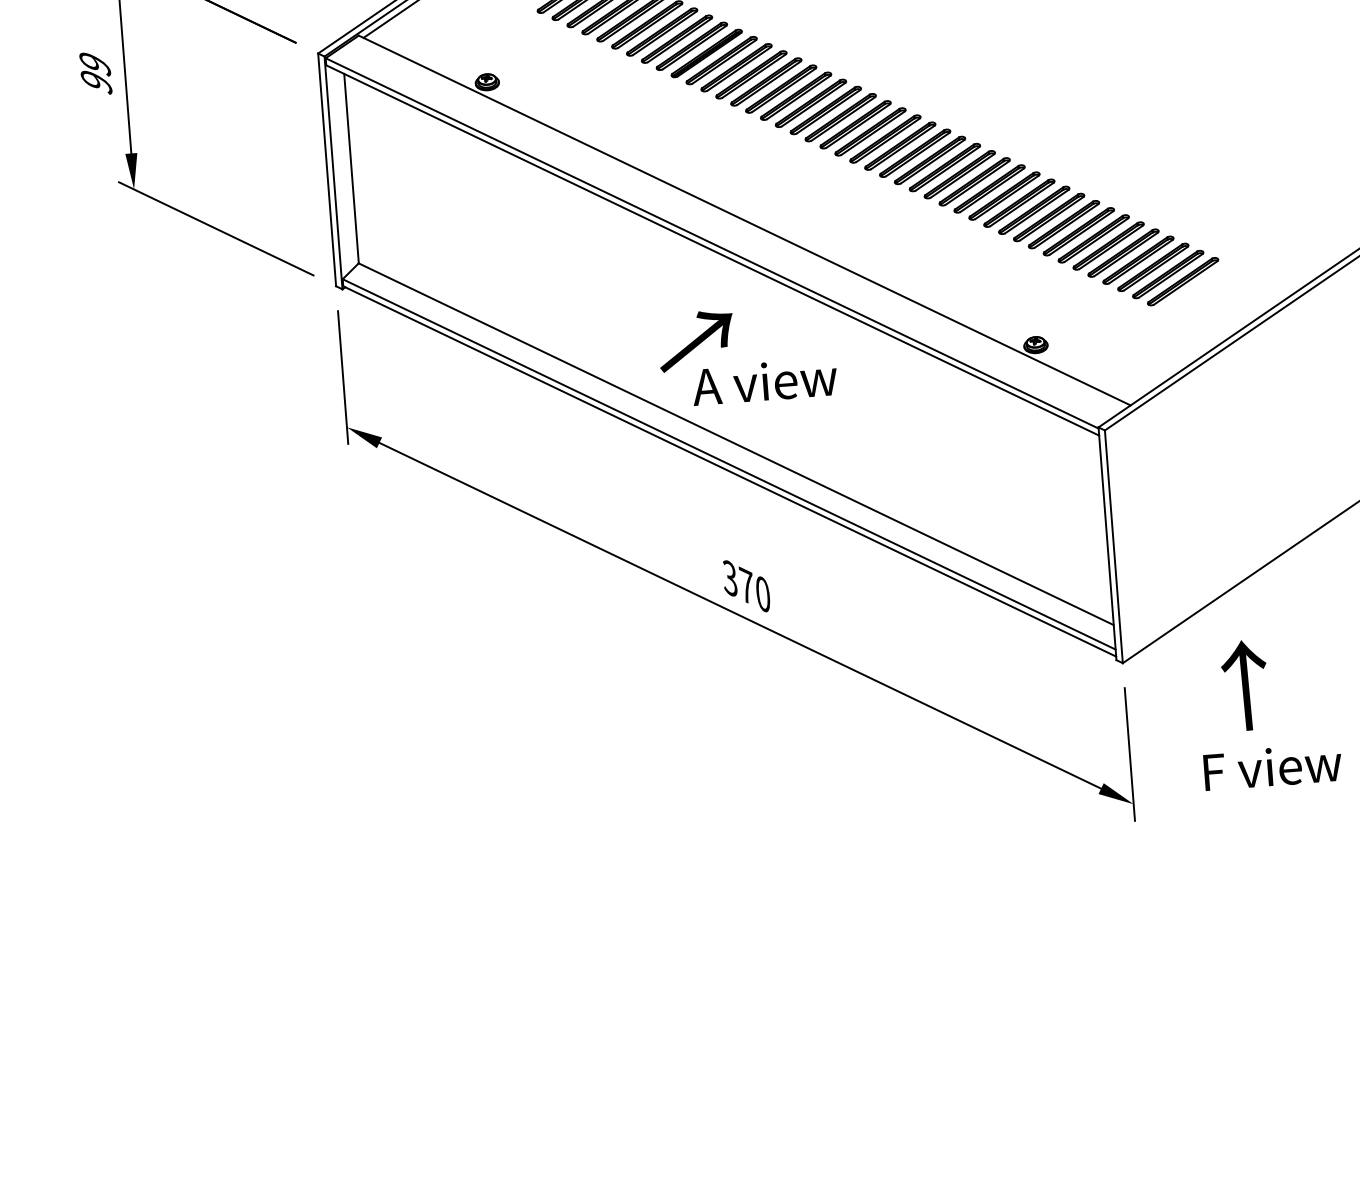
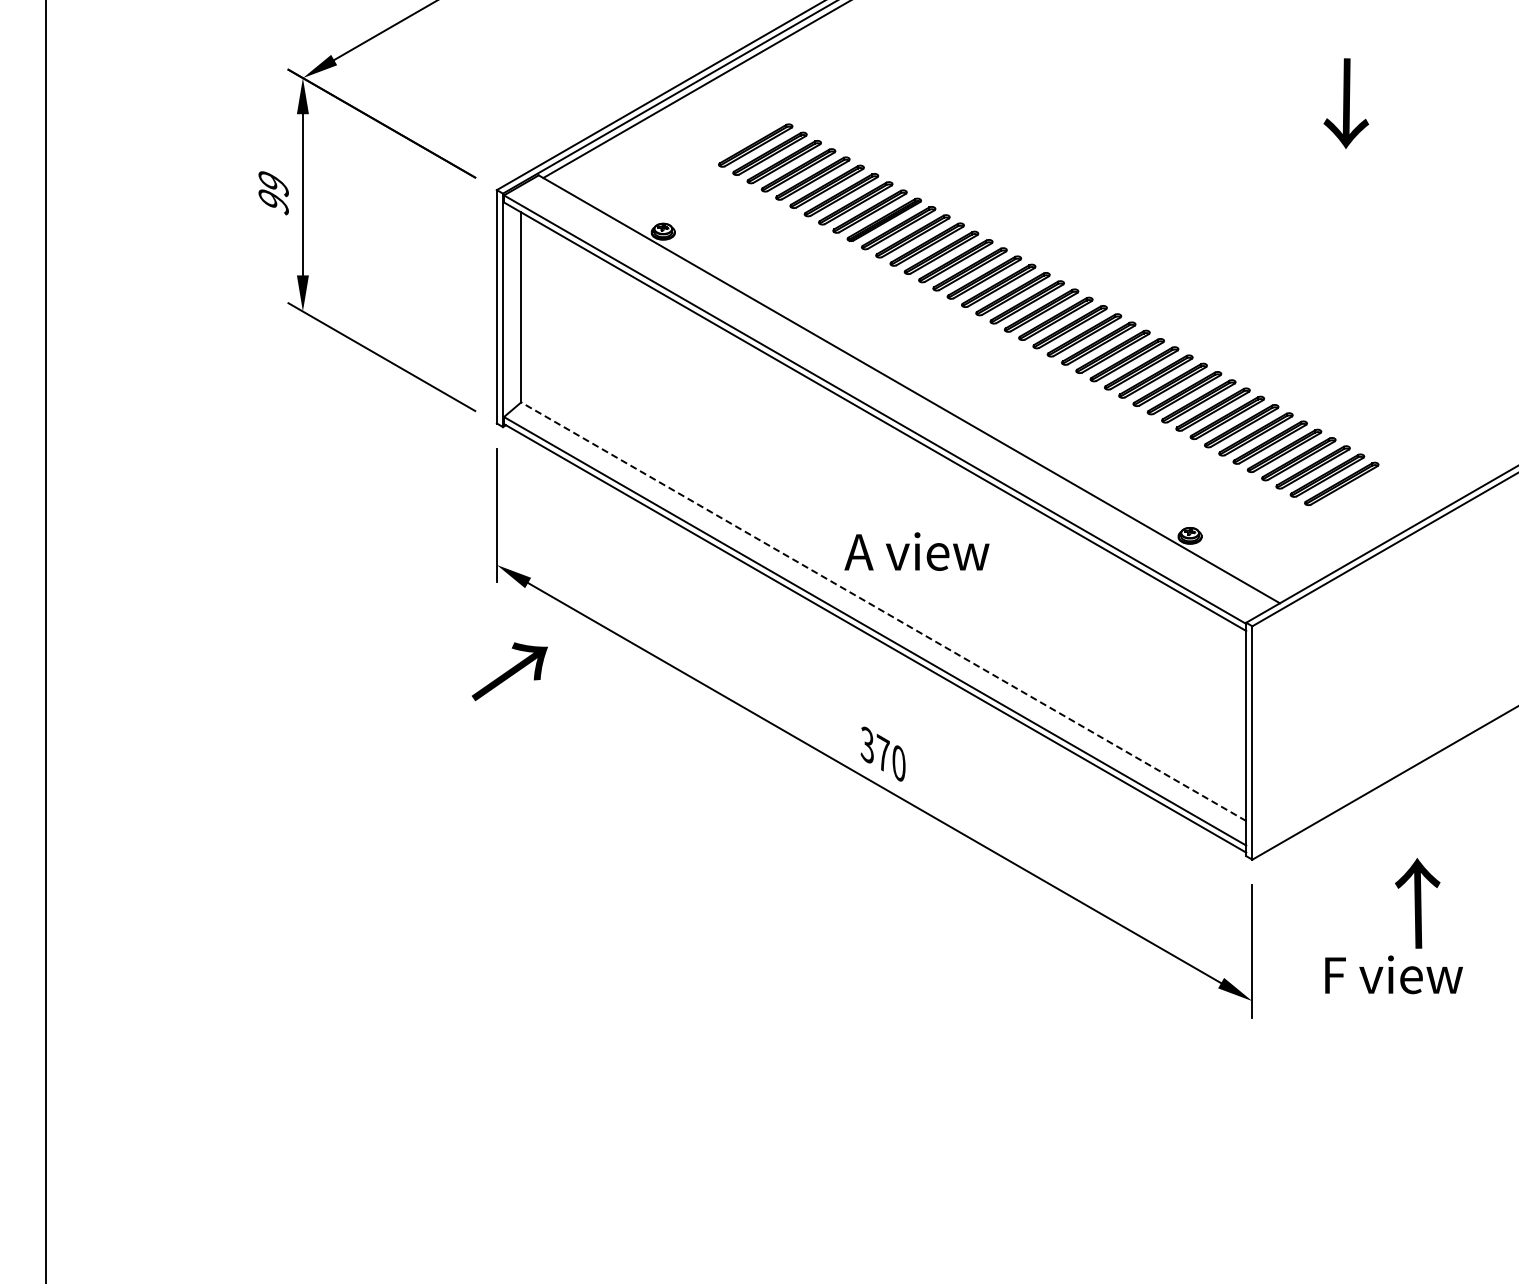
text: (695, 340) -> (509, 671), moved
line: (735, 444) -> (883, 611), solid -> dashed
text: (1245, 685) -> (1417, 903), moved

